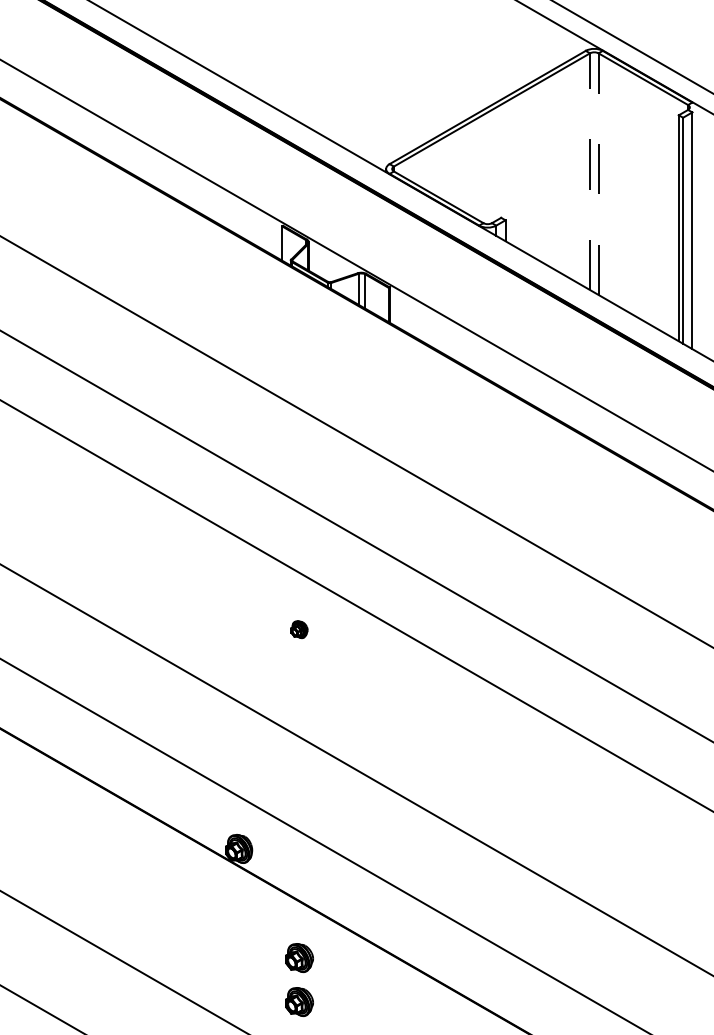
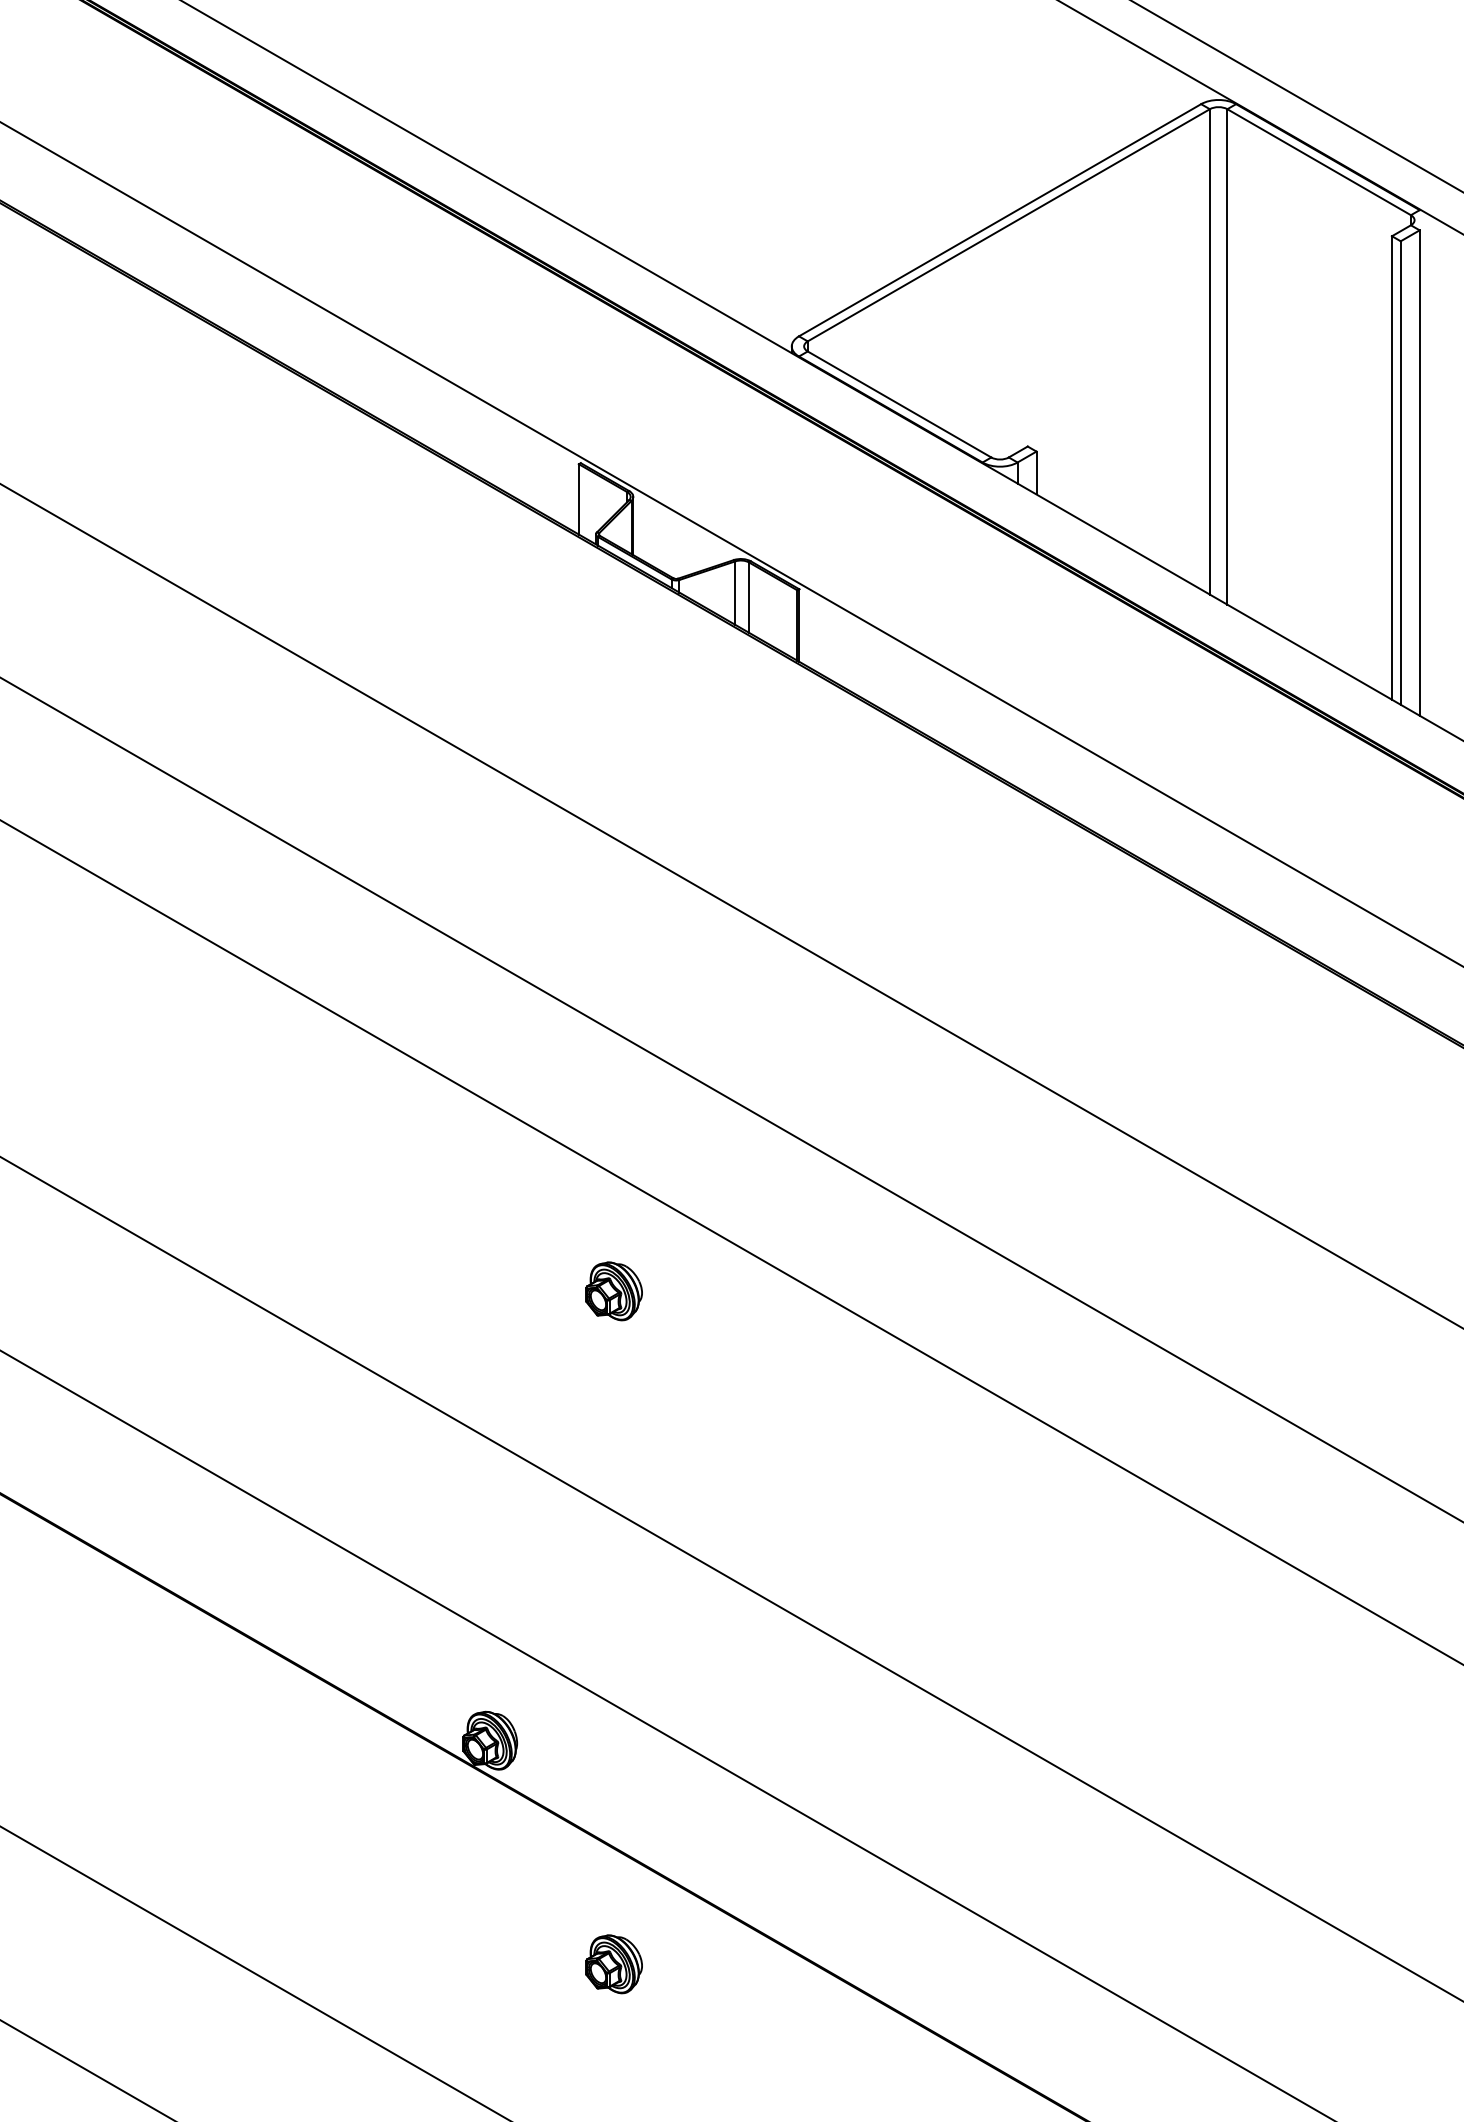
line: (590, 171) -> (1210, 351), dashed -> solid
line: (598, 174) -> (1227, 357), dashed -> solid
part: (299, 629) -> (614, 1290), size x1.67
part: (299, 1002) -> (614, 2055), removed

